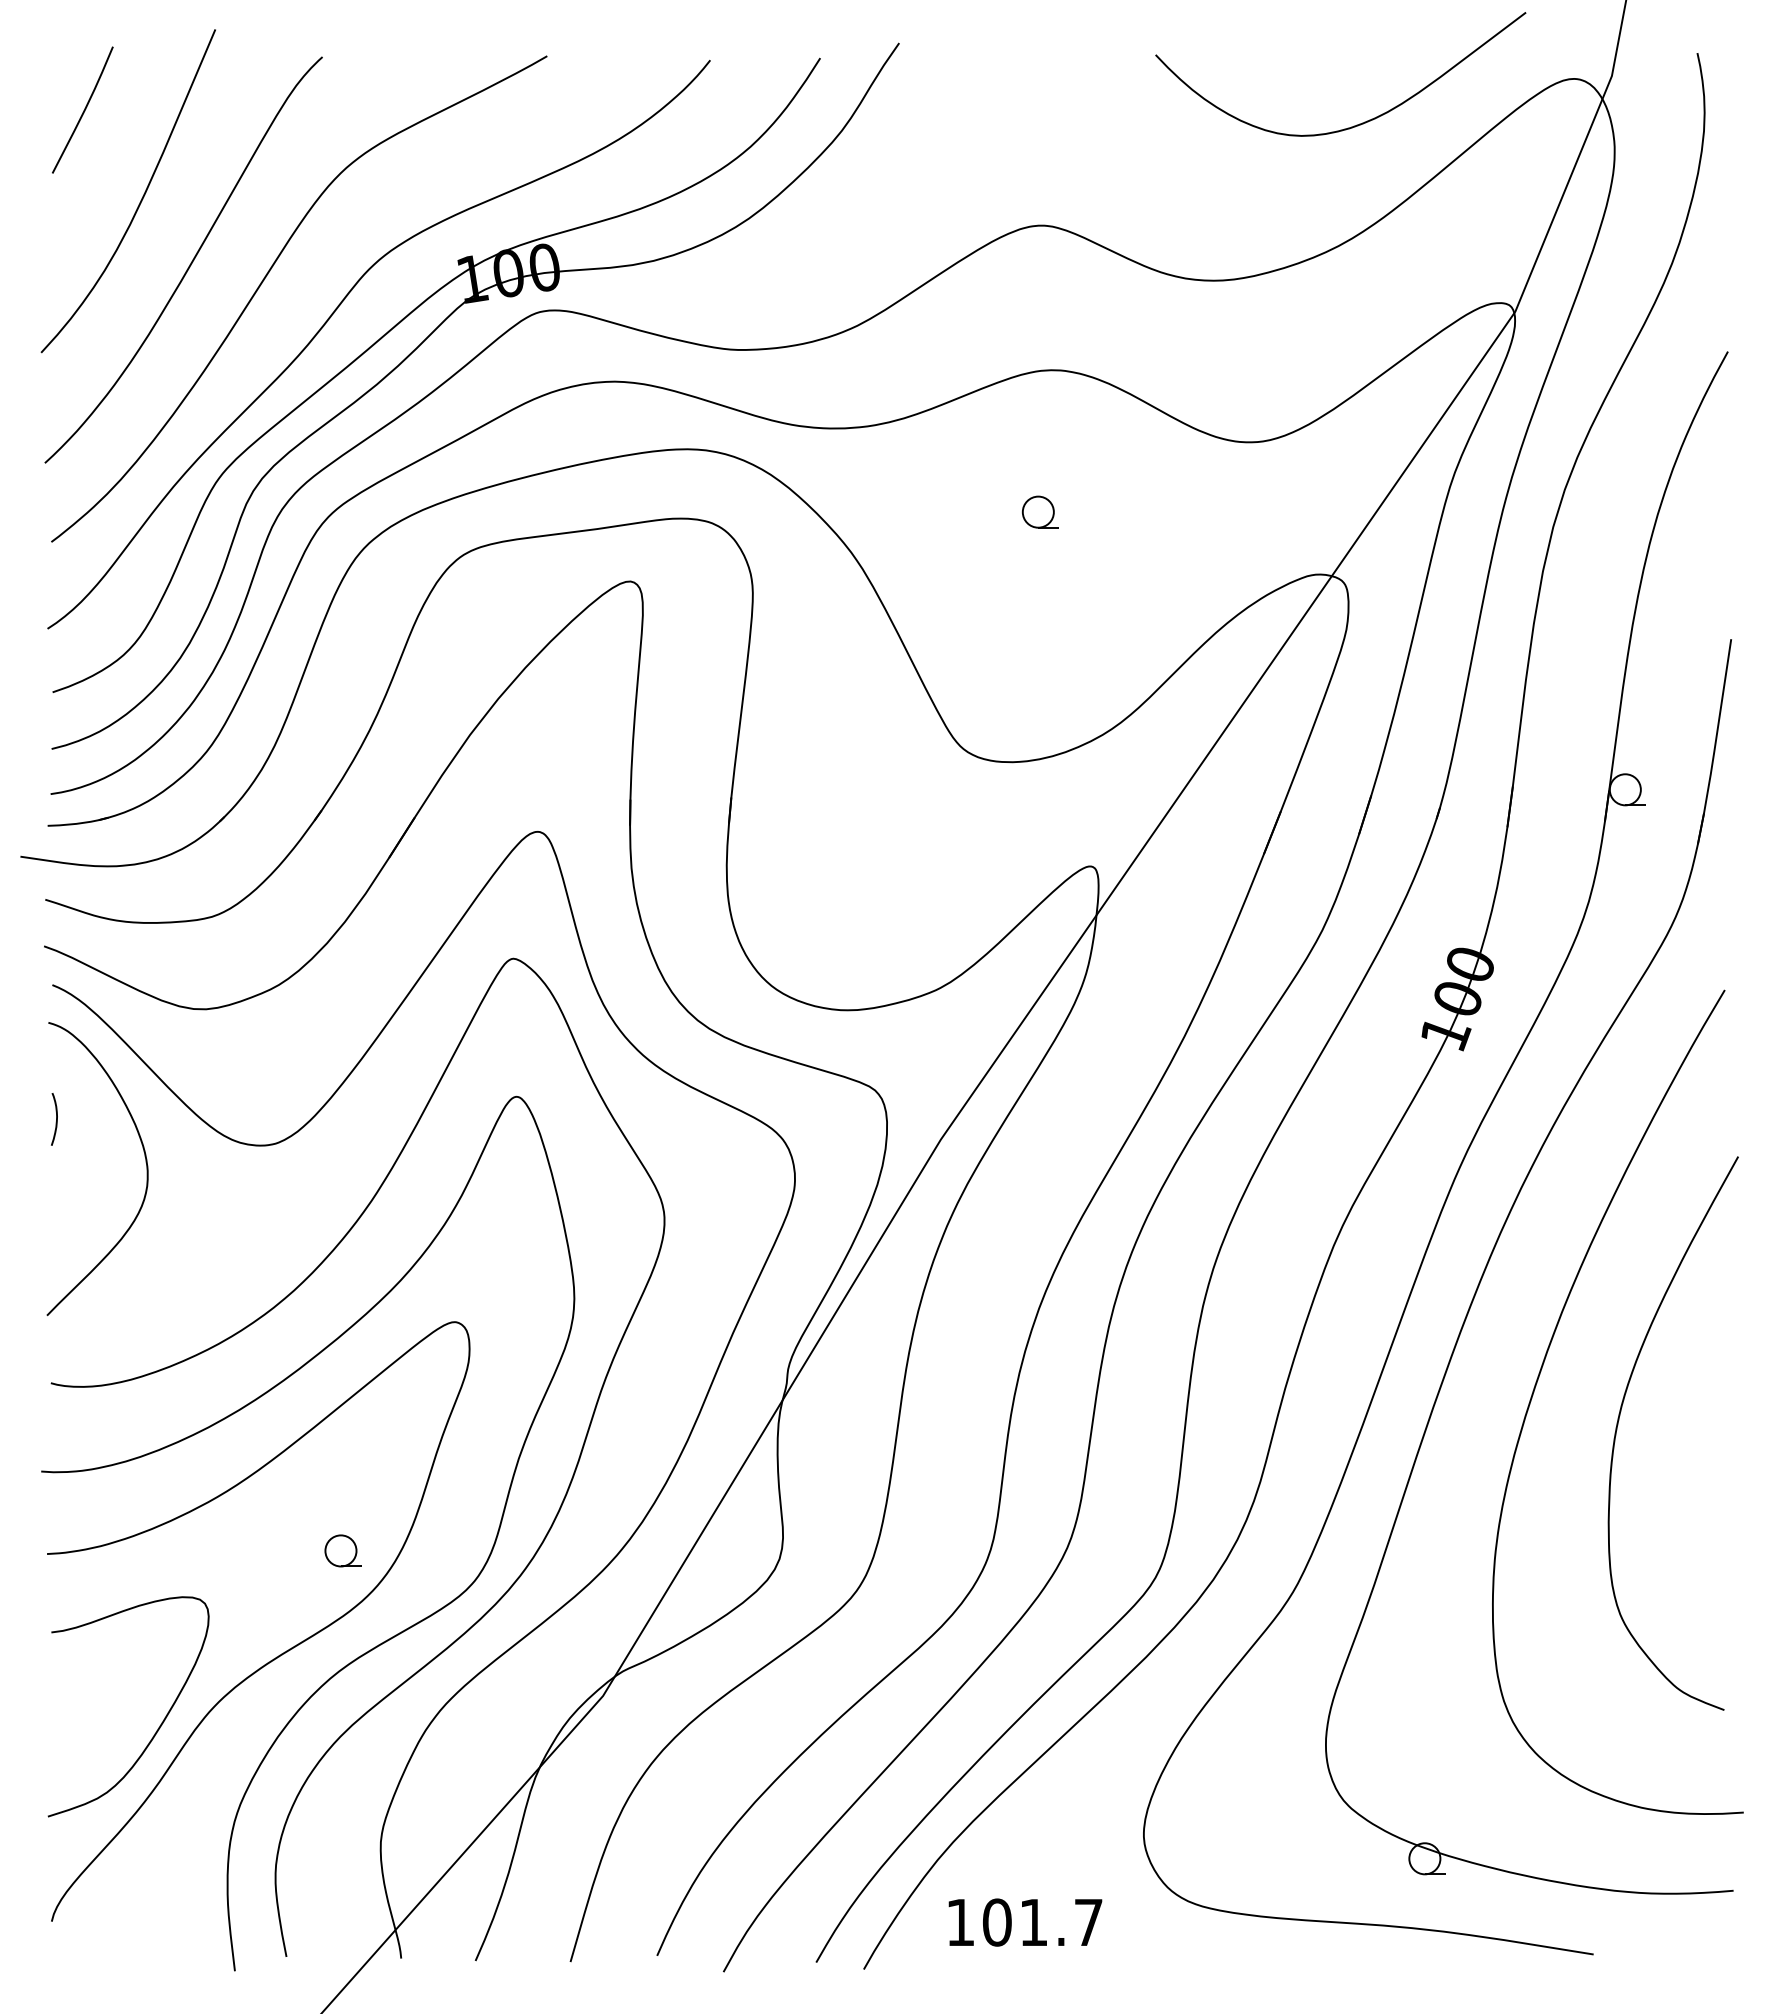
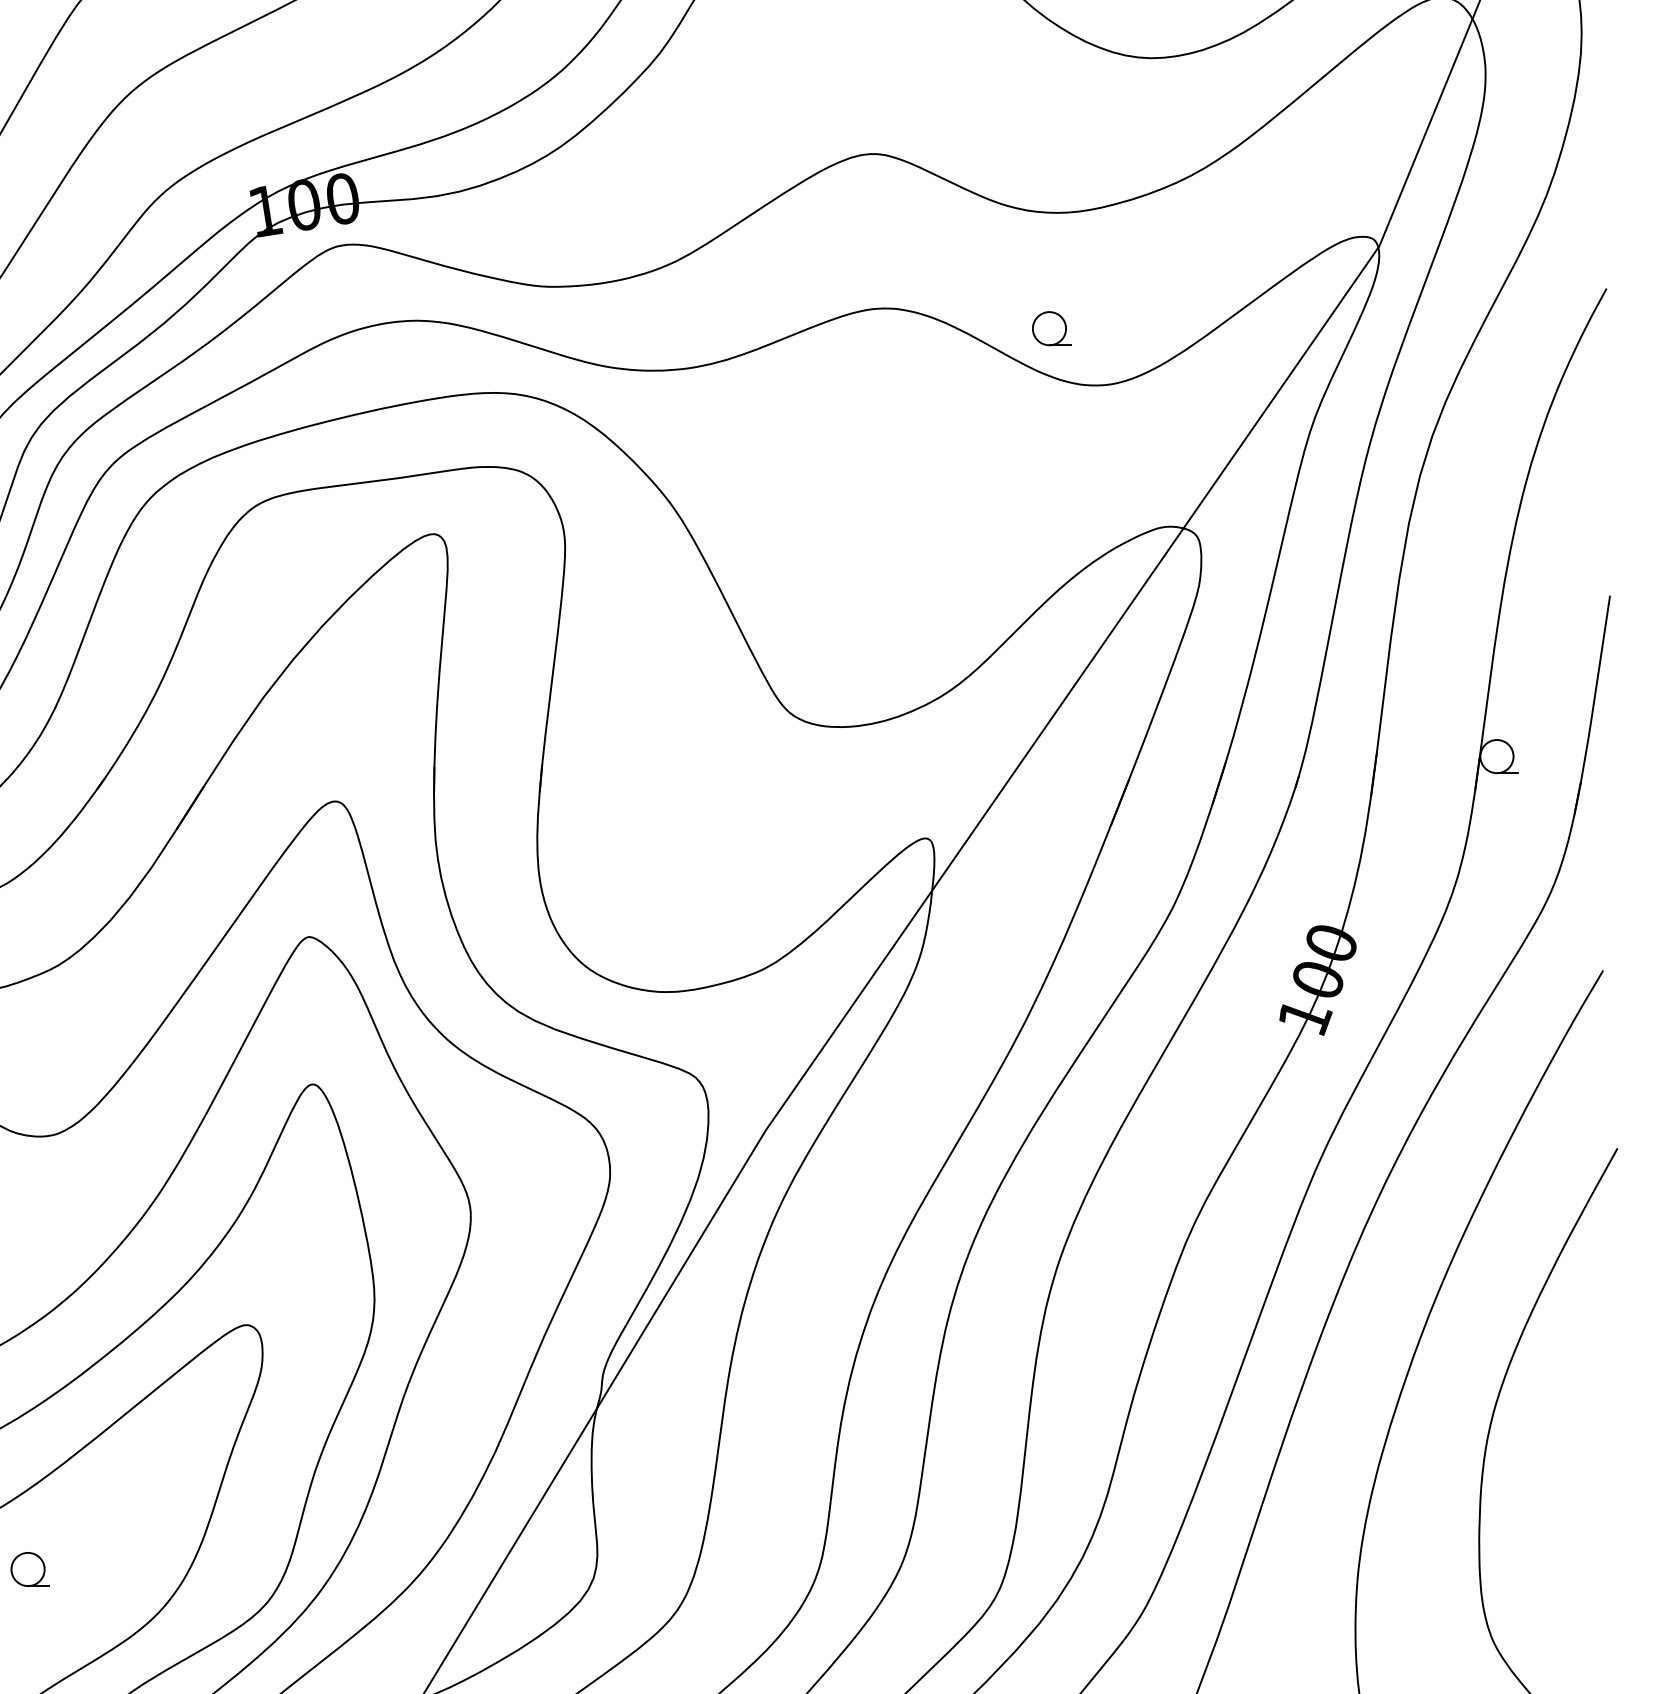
part: (1039, 511) -> (1050, 327), moved
part: (342, 1550) -> (29, 1569), moved

